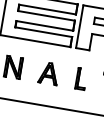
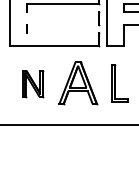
line: (46, 15) -> (62, 12), removed
line: (44, 25) -> (62, 25), removed
line: (43, 32) -> (62, 33), removed
part: (48, 74) -> (78, 84), size x1.6
part: (81, 78) -> (119, 83), size x1.4

